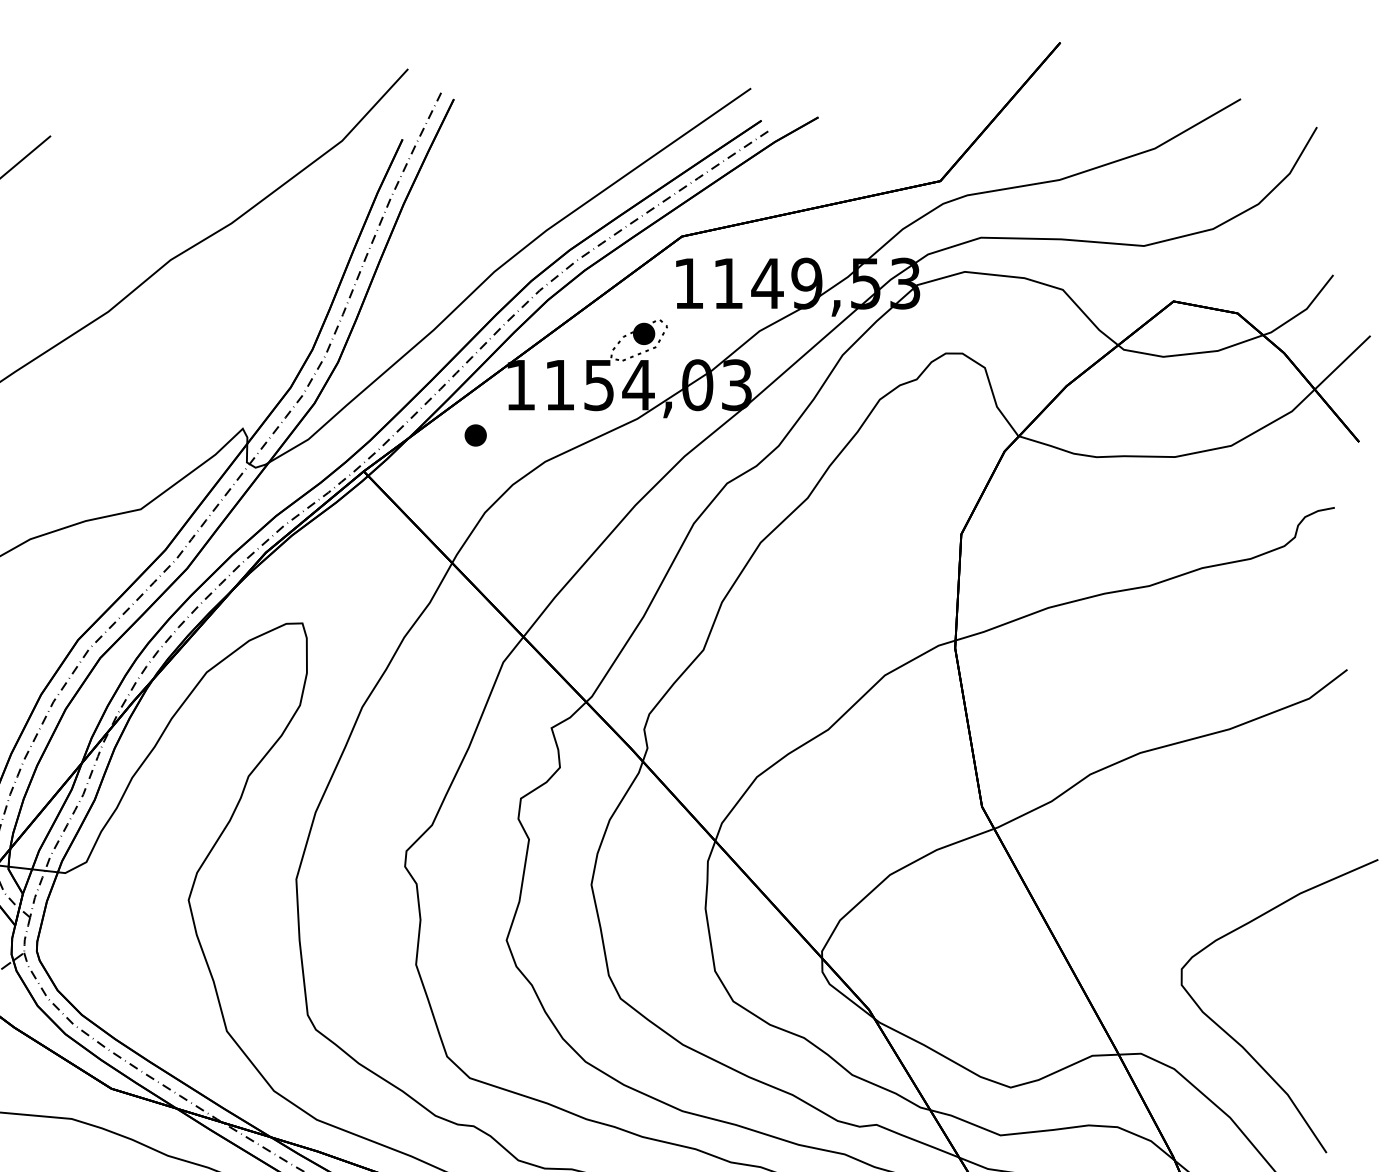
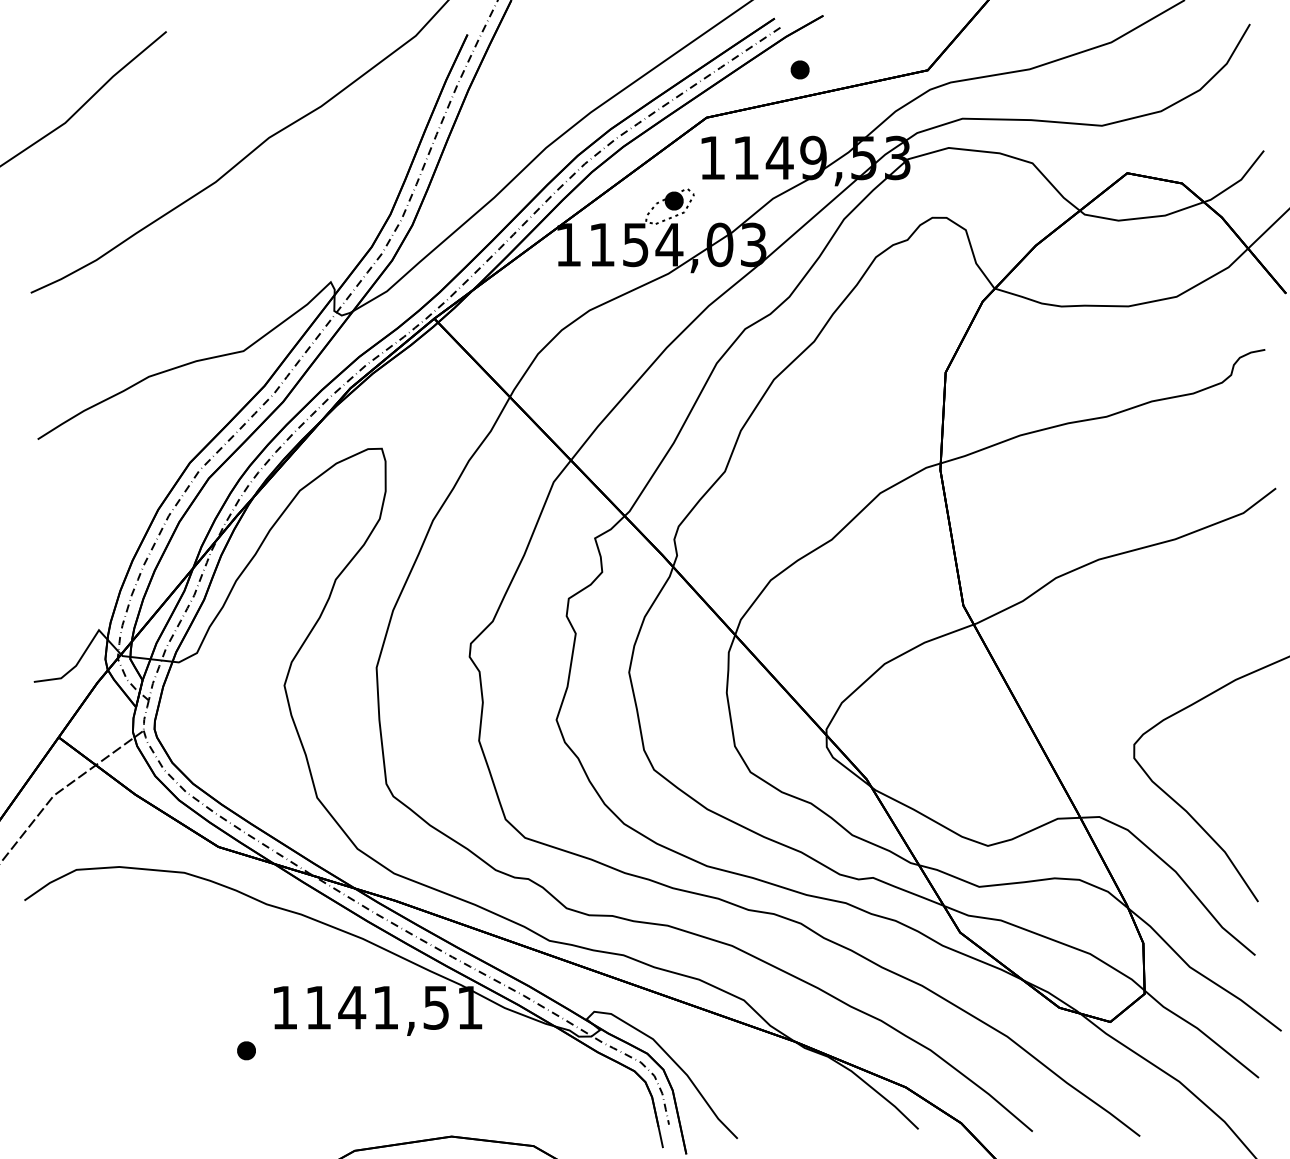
part: (474, 434) -> (799, 69), moved

